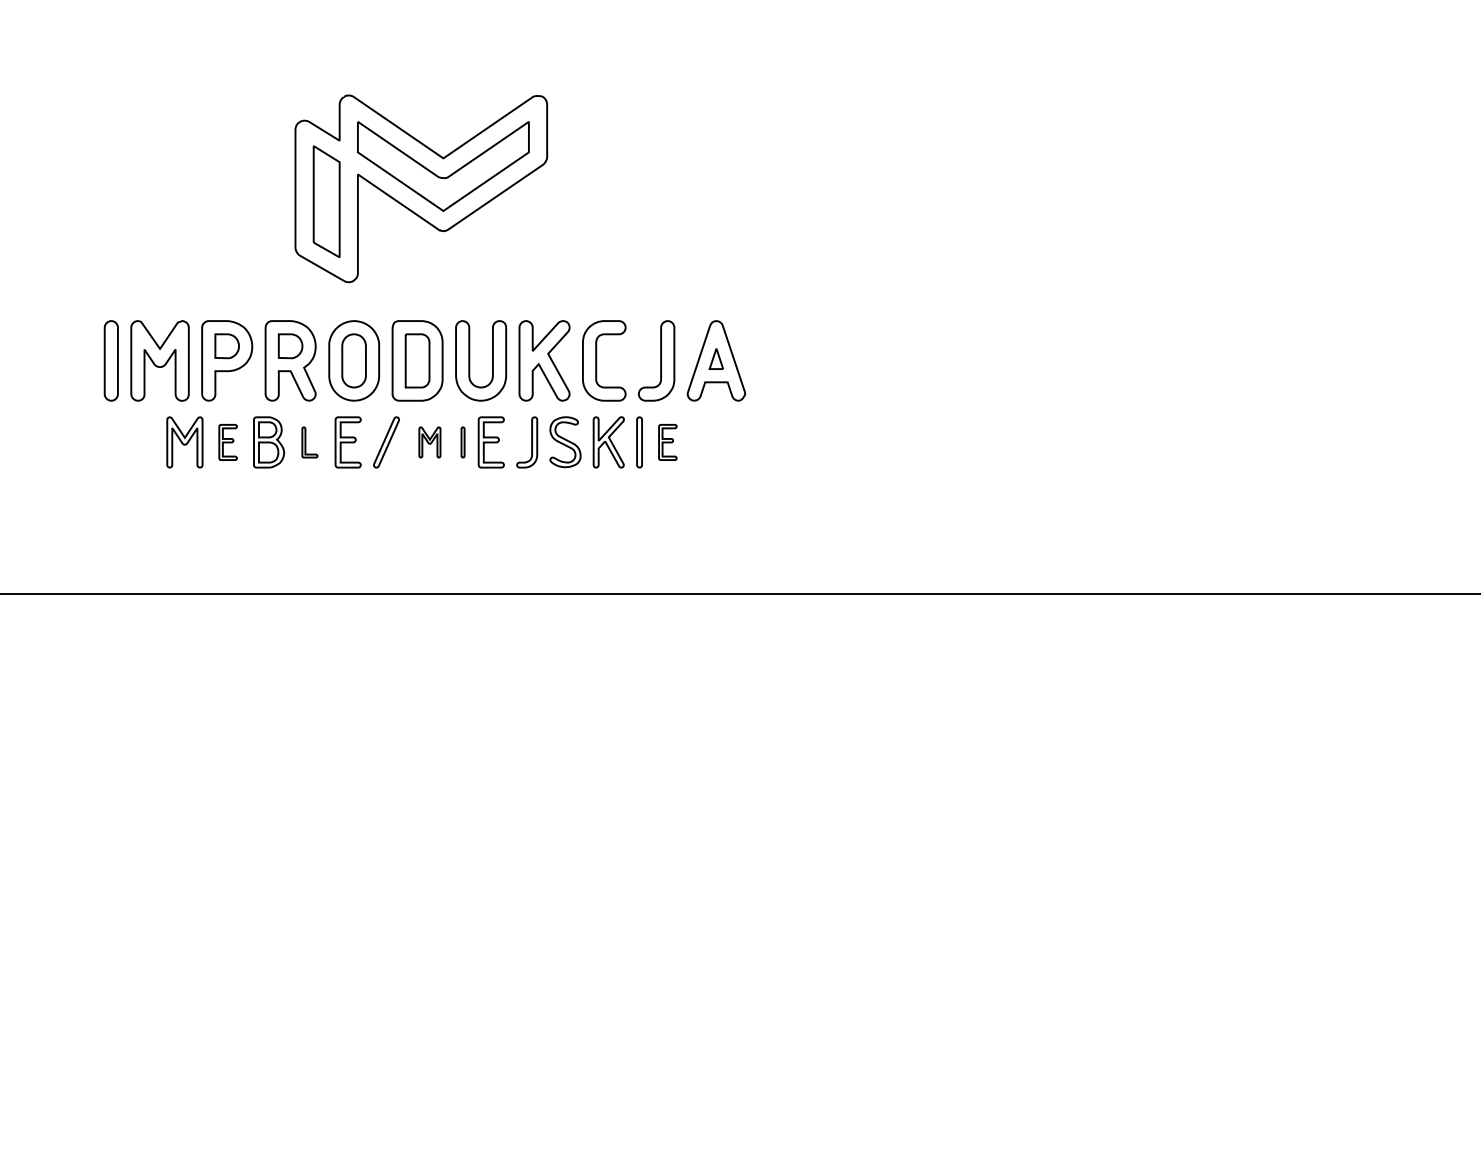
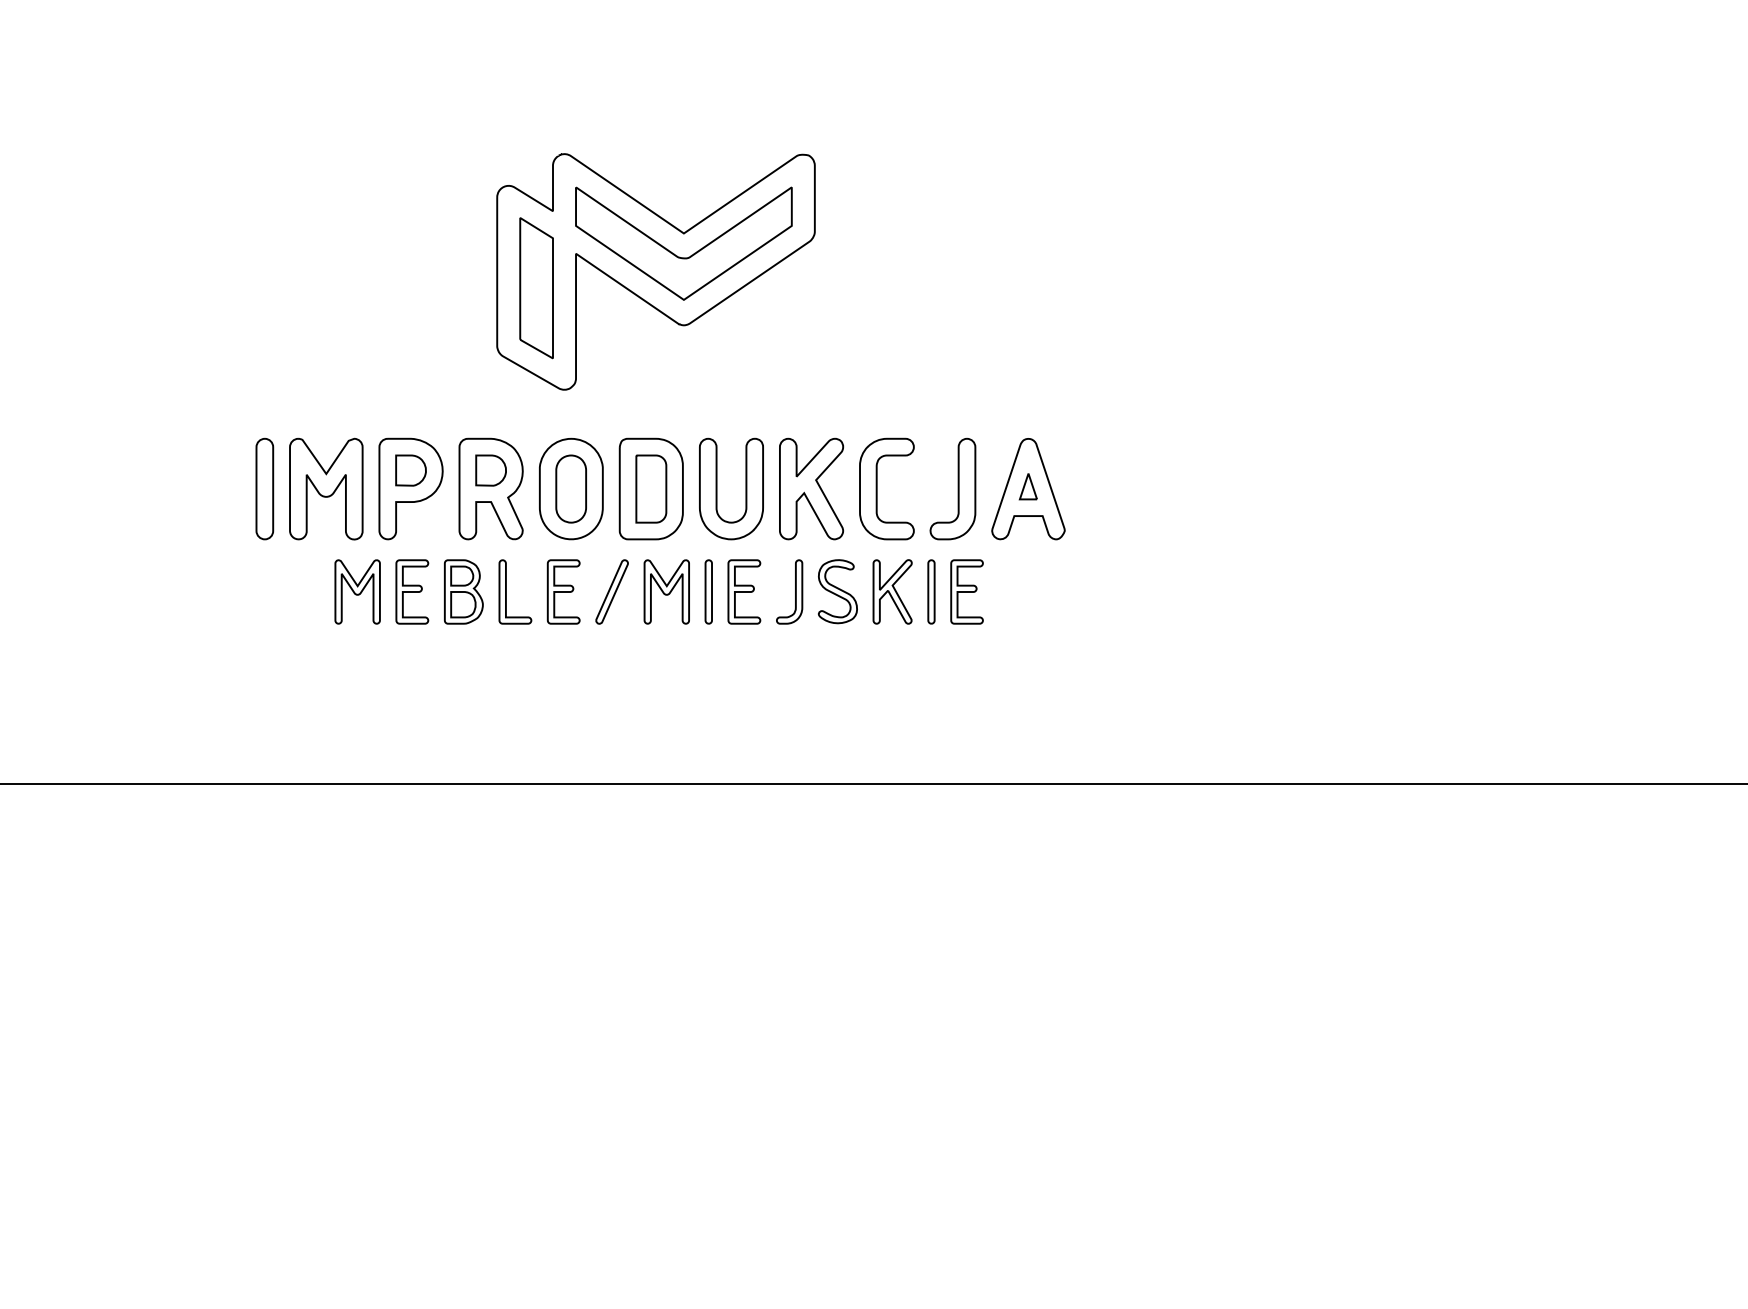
part: (227, 442) -> (411, 592), size x1.43
part: (309, 442) -> (514, 592), size x1.67
part: (429, 442) -> (666, 592), size x1.67
part: (462, 442) -> (707, 592), size x1.67
part: (667, 442) -> (966, 592), size x1.43

